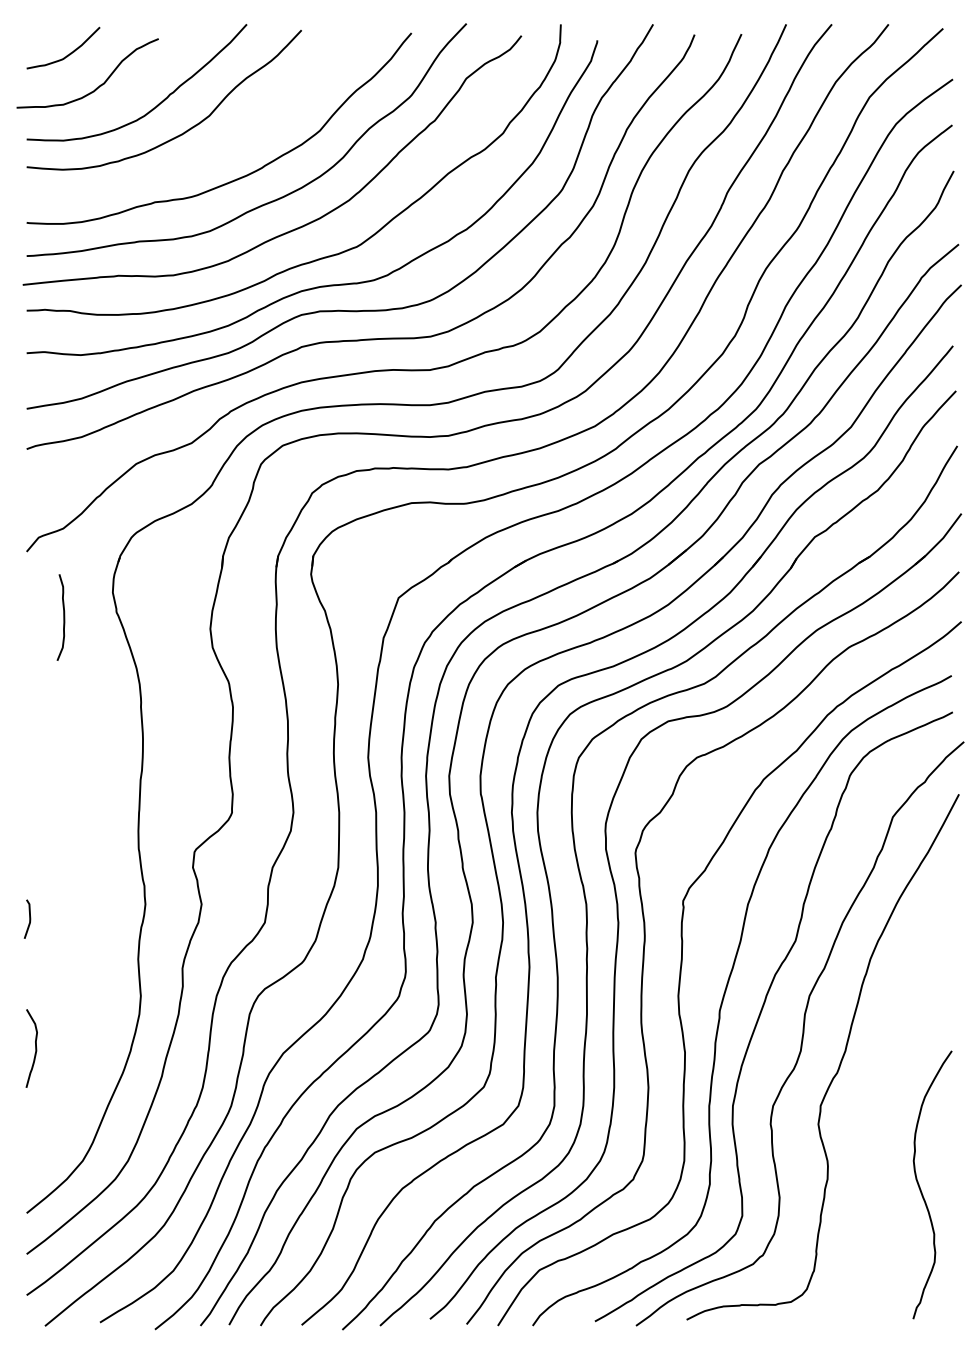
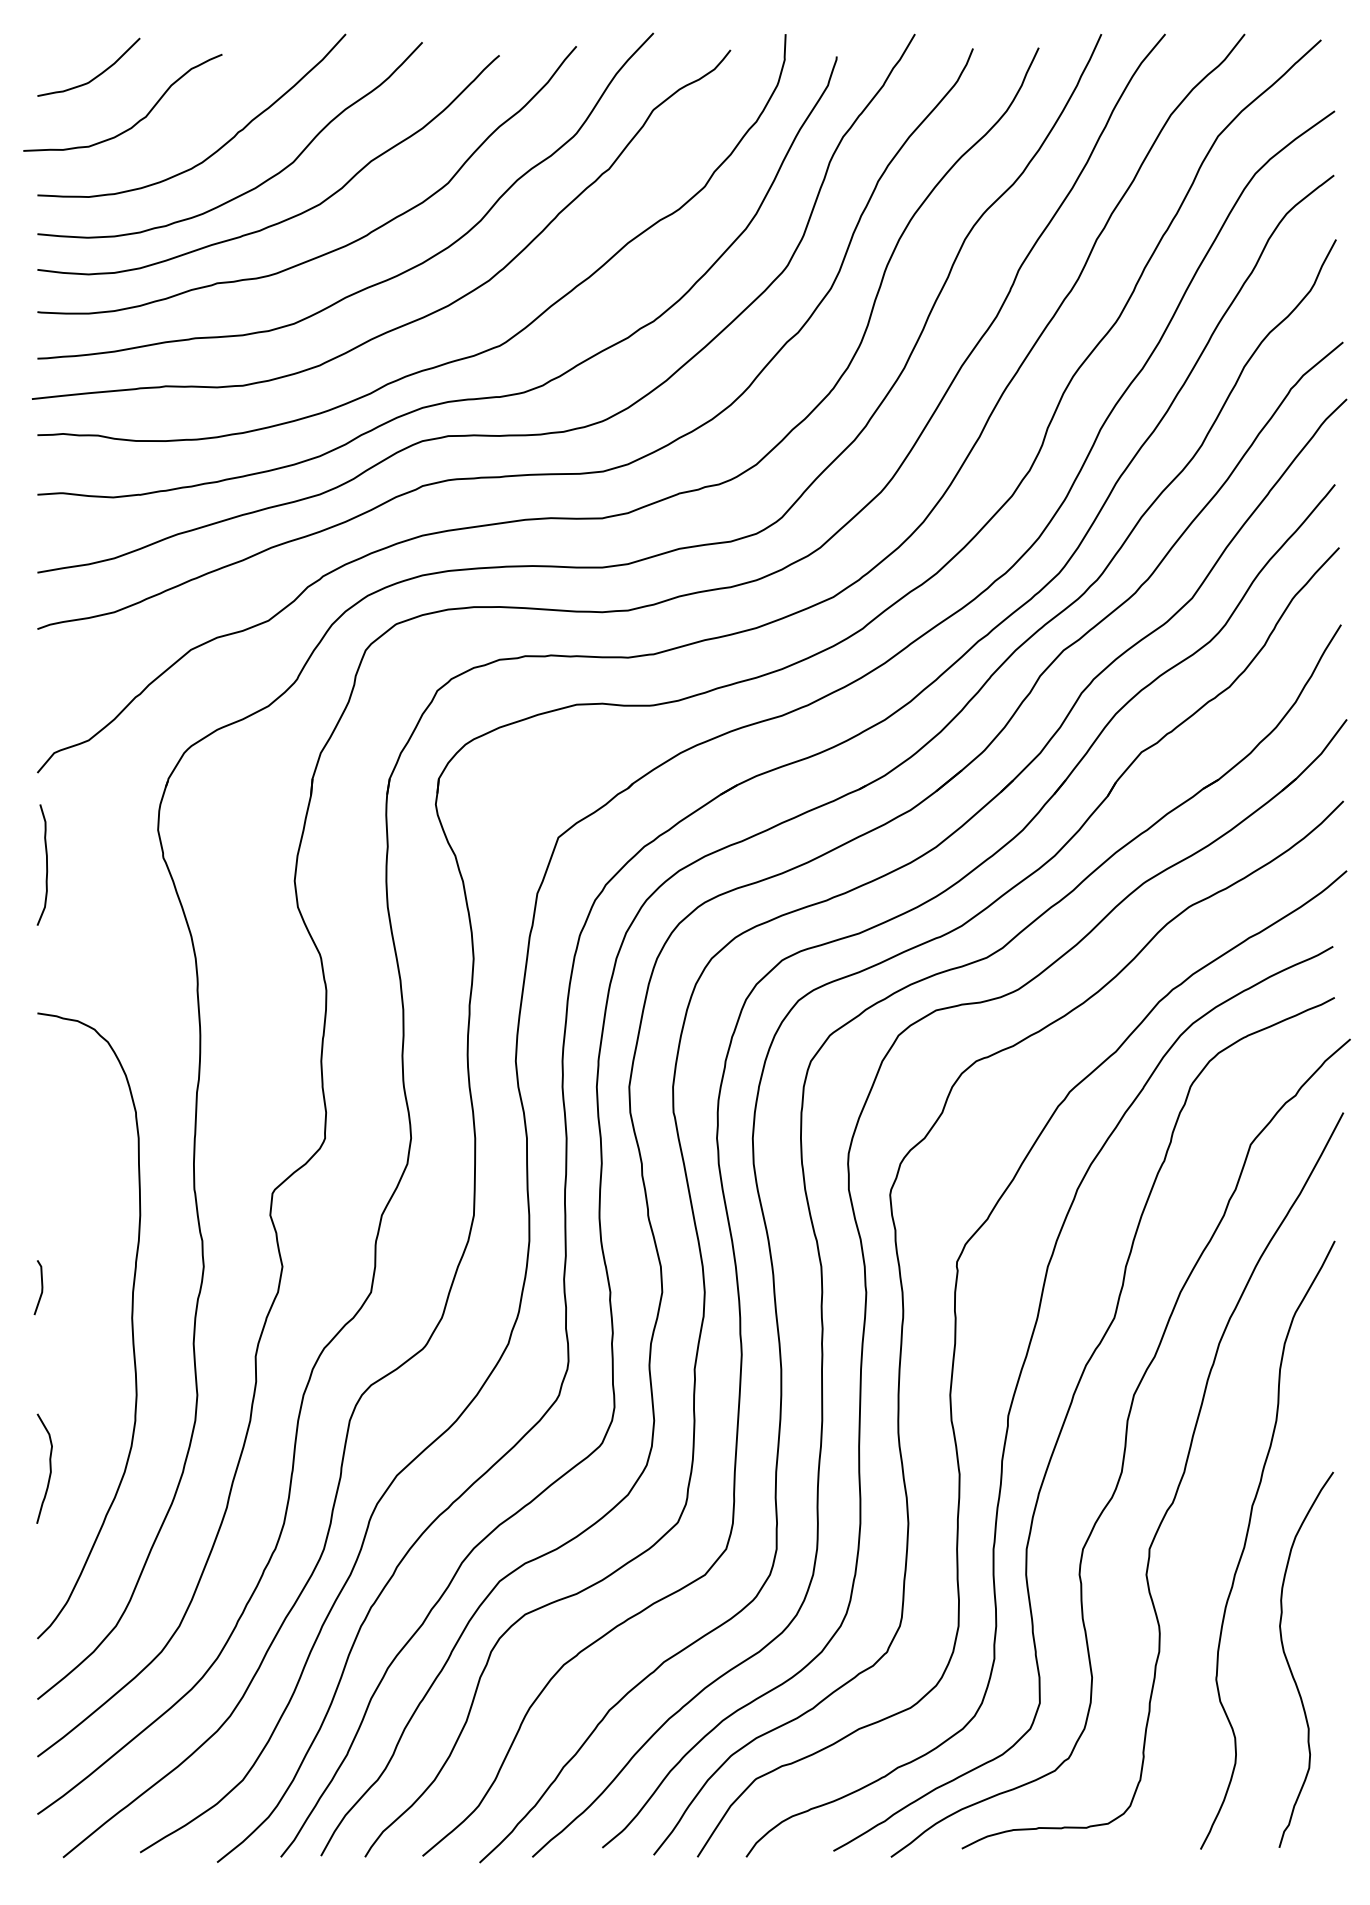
curve: (208, 154) -> (291, 216), added
curve: (63, 617) -> (46, 864), moved
curve: (93, 946) -> (131, 1325), added
curve: (890, 1098) -> (1247, 1538), added

